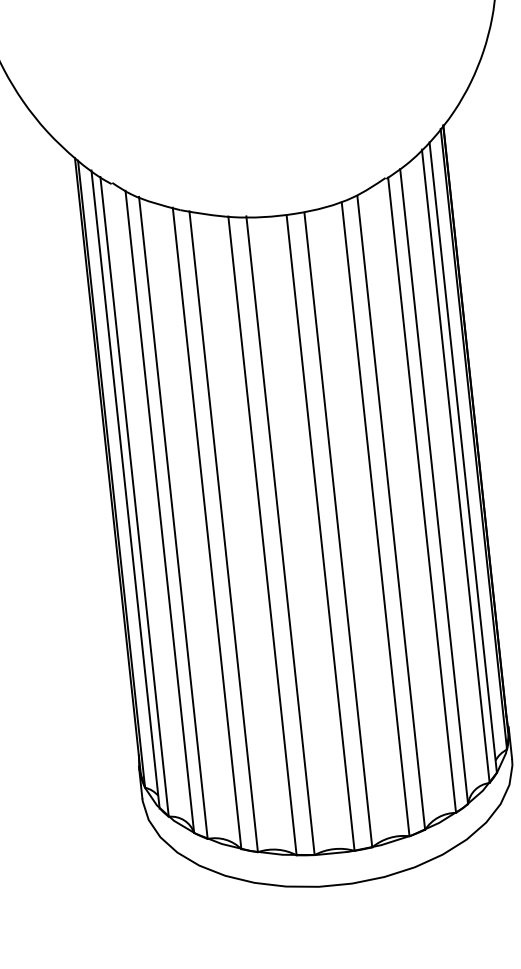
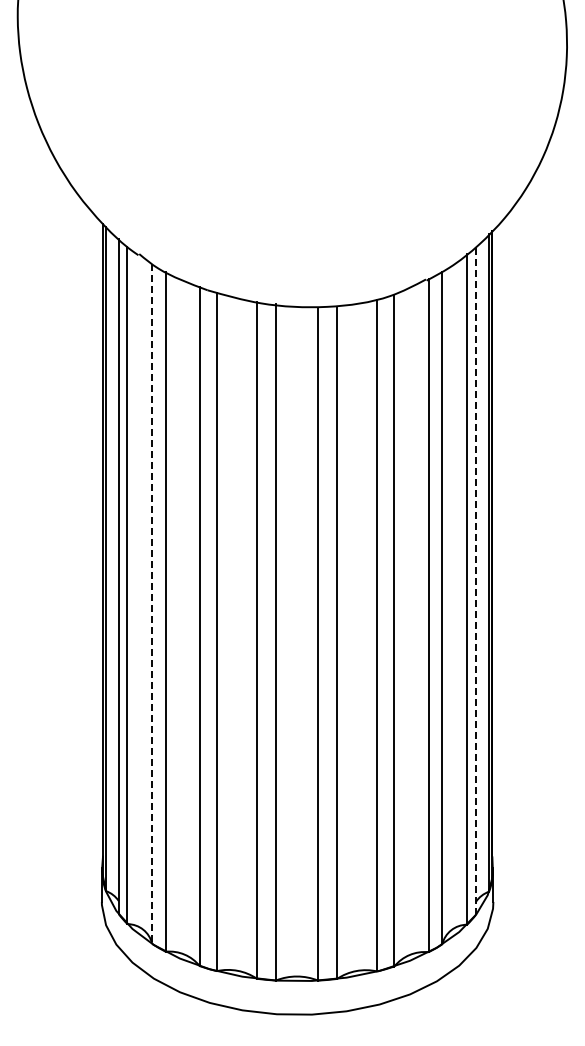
line: (462, 458) -> (475, 581), solid -> dashed
line: (160, 512) -> (152, 604), solid -> dashed

